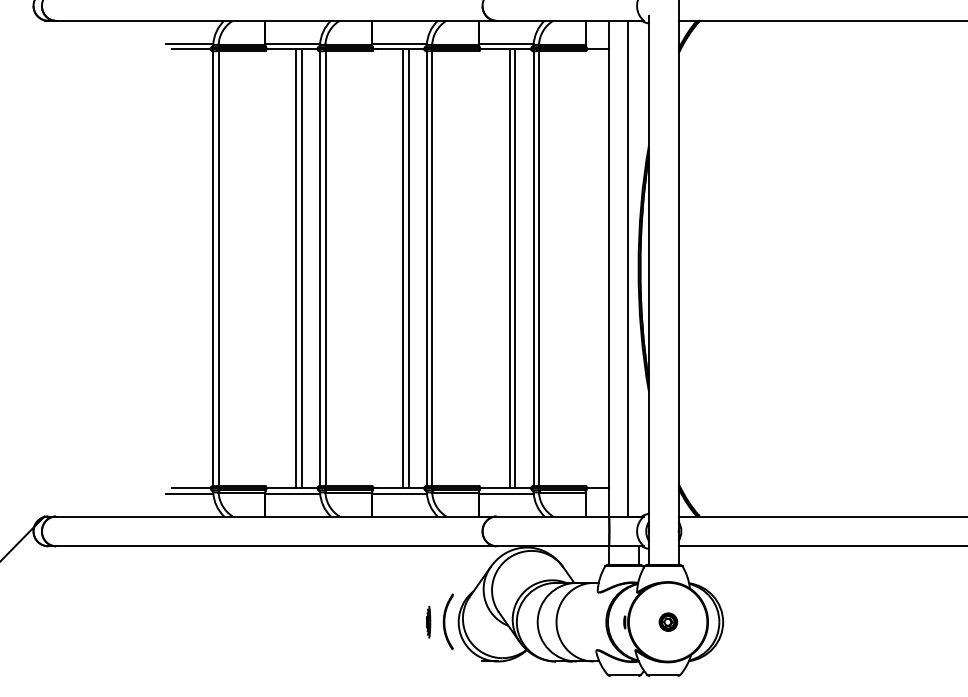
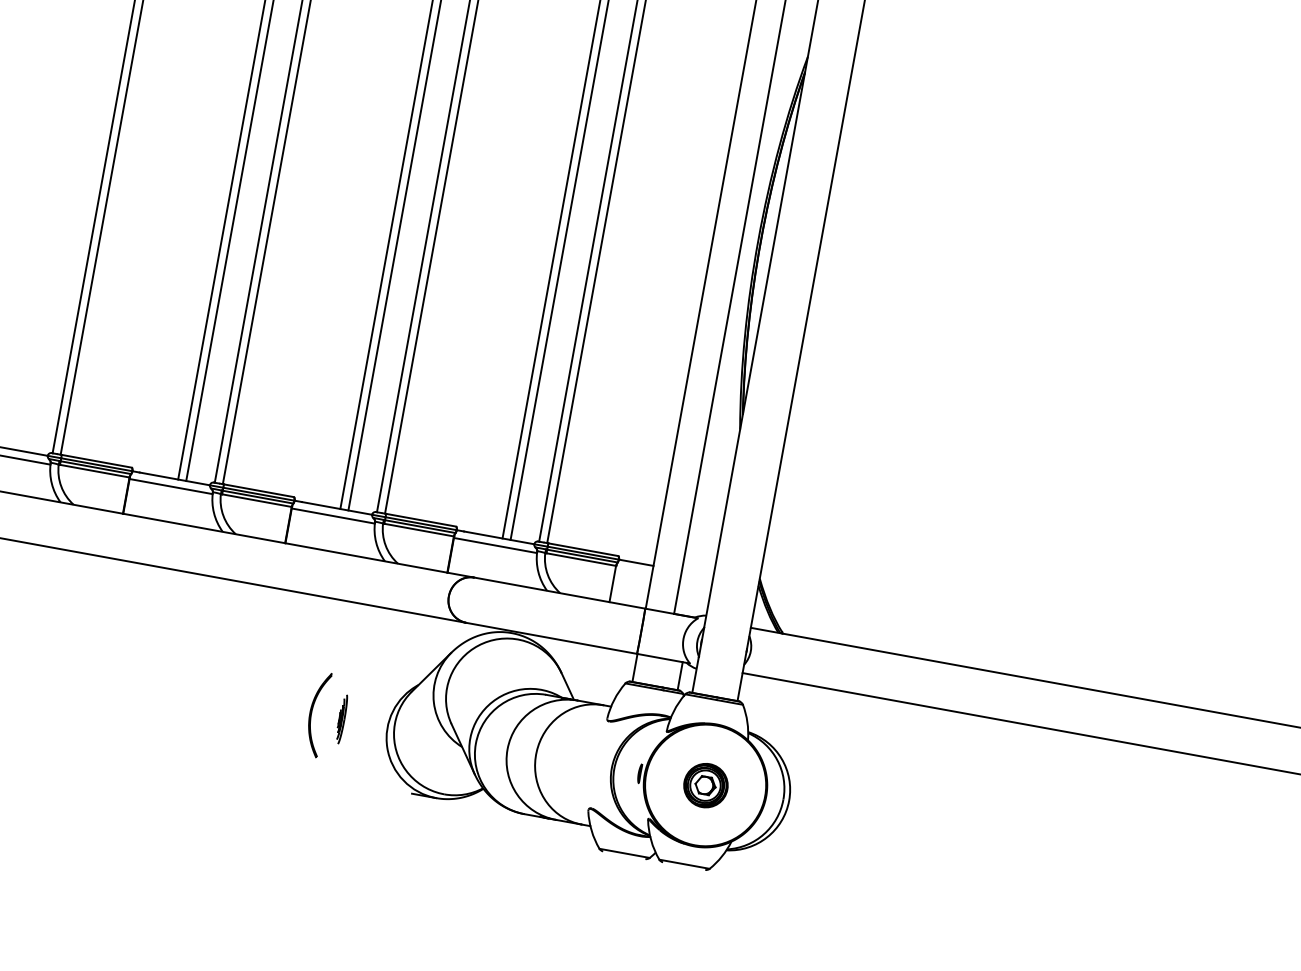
part: (447, 621) -> (316, 713), moved
part: (668, 621) -> (706, 784), size x1.6

